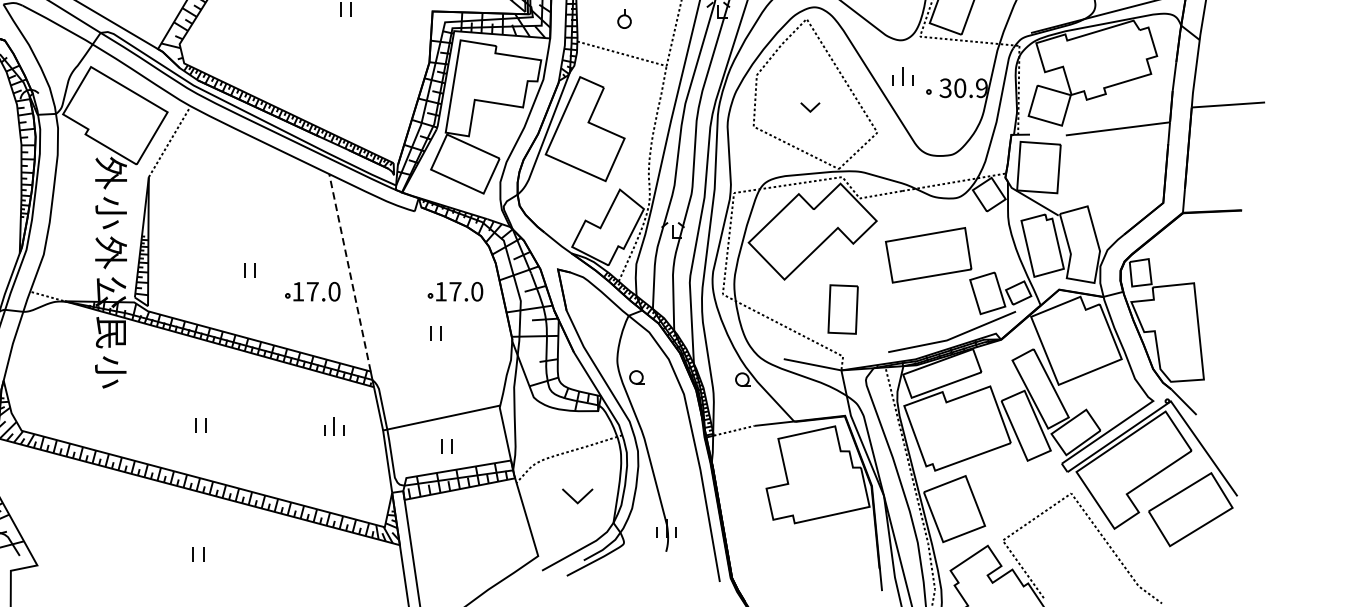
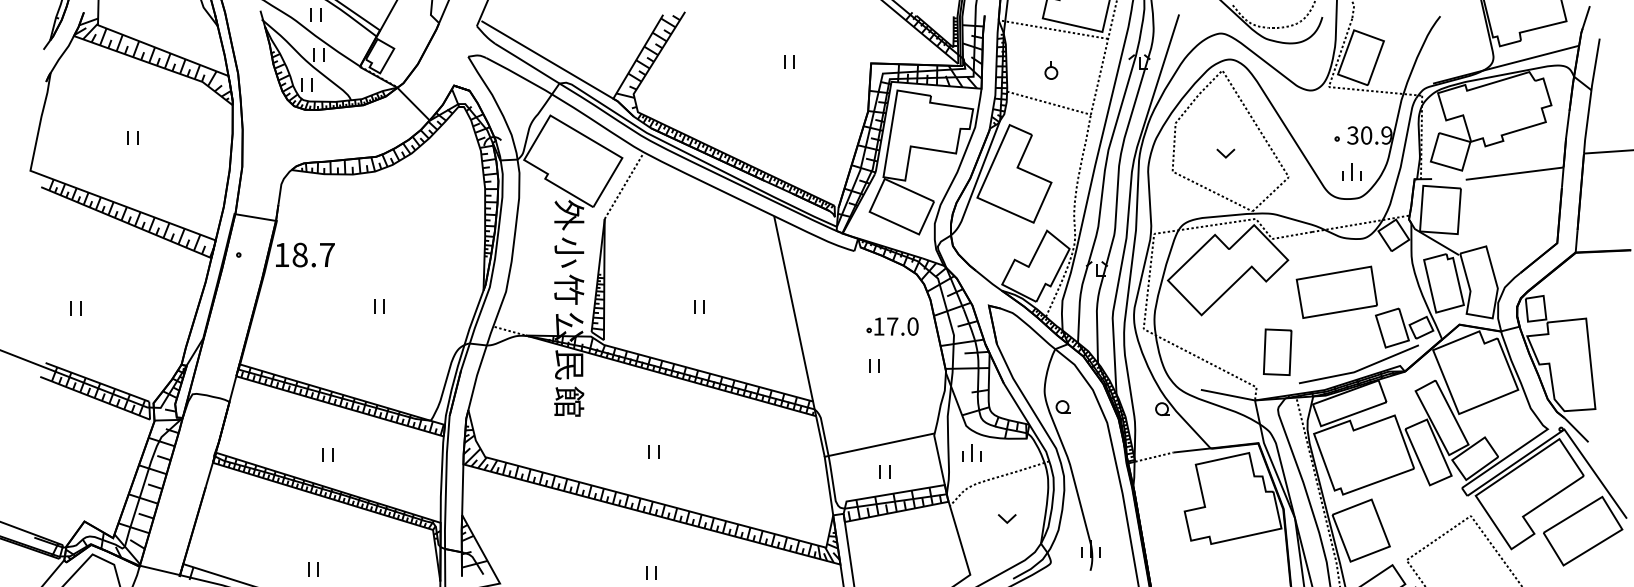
part: (902, 75) -> (1351, 171), moved
text: (111, 252) -> (569, 289), 外 -> 竹
line: (349, 272) -> (793, 308), dashed -> solid
part: (312, 291) -> (758, 326), removed
part: (842, 308) -> (1277, 351), moved
text: (111, 371) -> (569, 401), 小 -> 館
part: (333, 425) -> (971, 452), moved
part: (576, 496) -> (1006, 518), size x0.62

